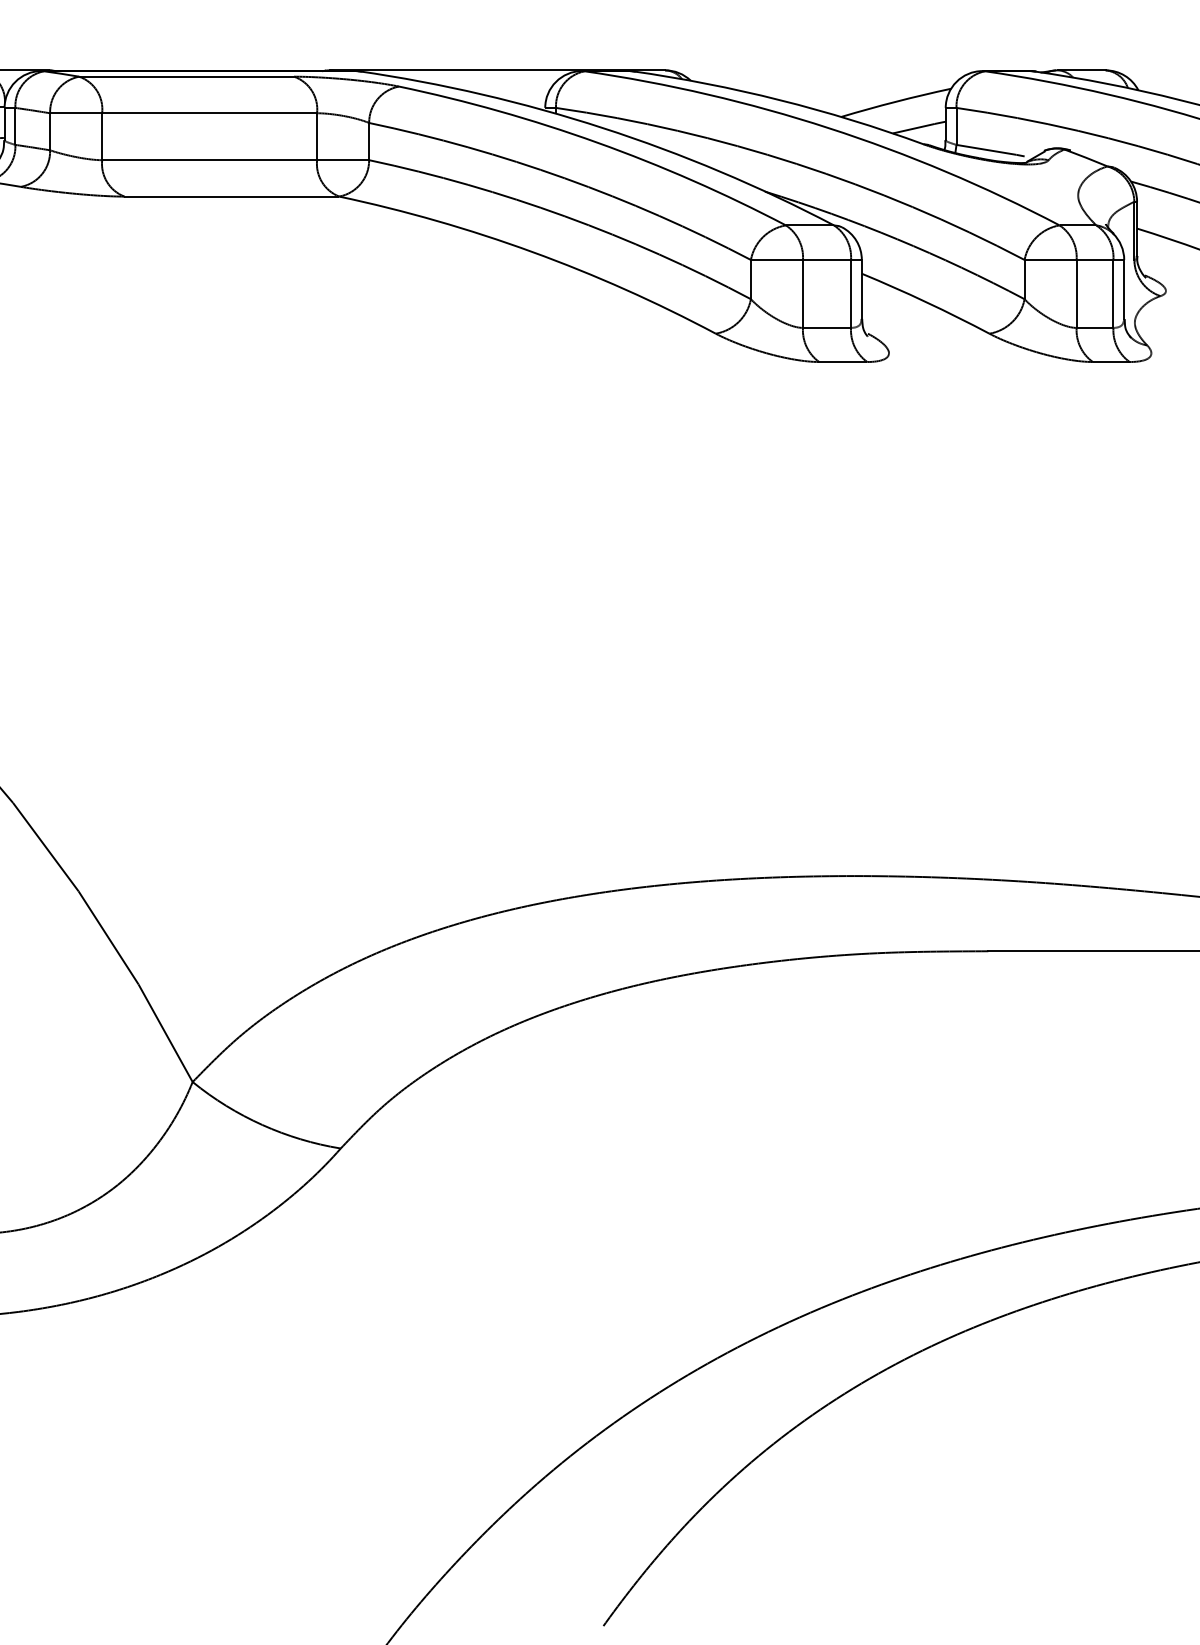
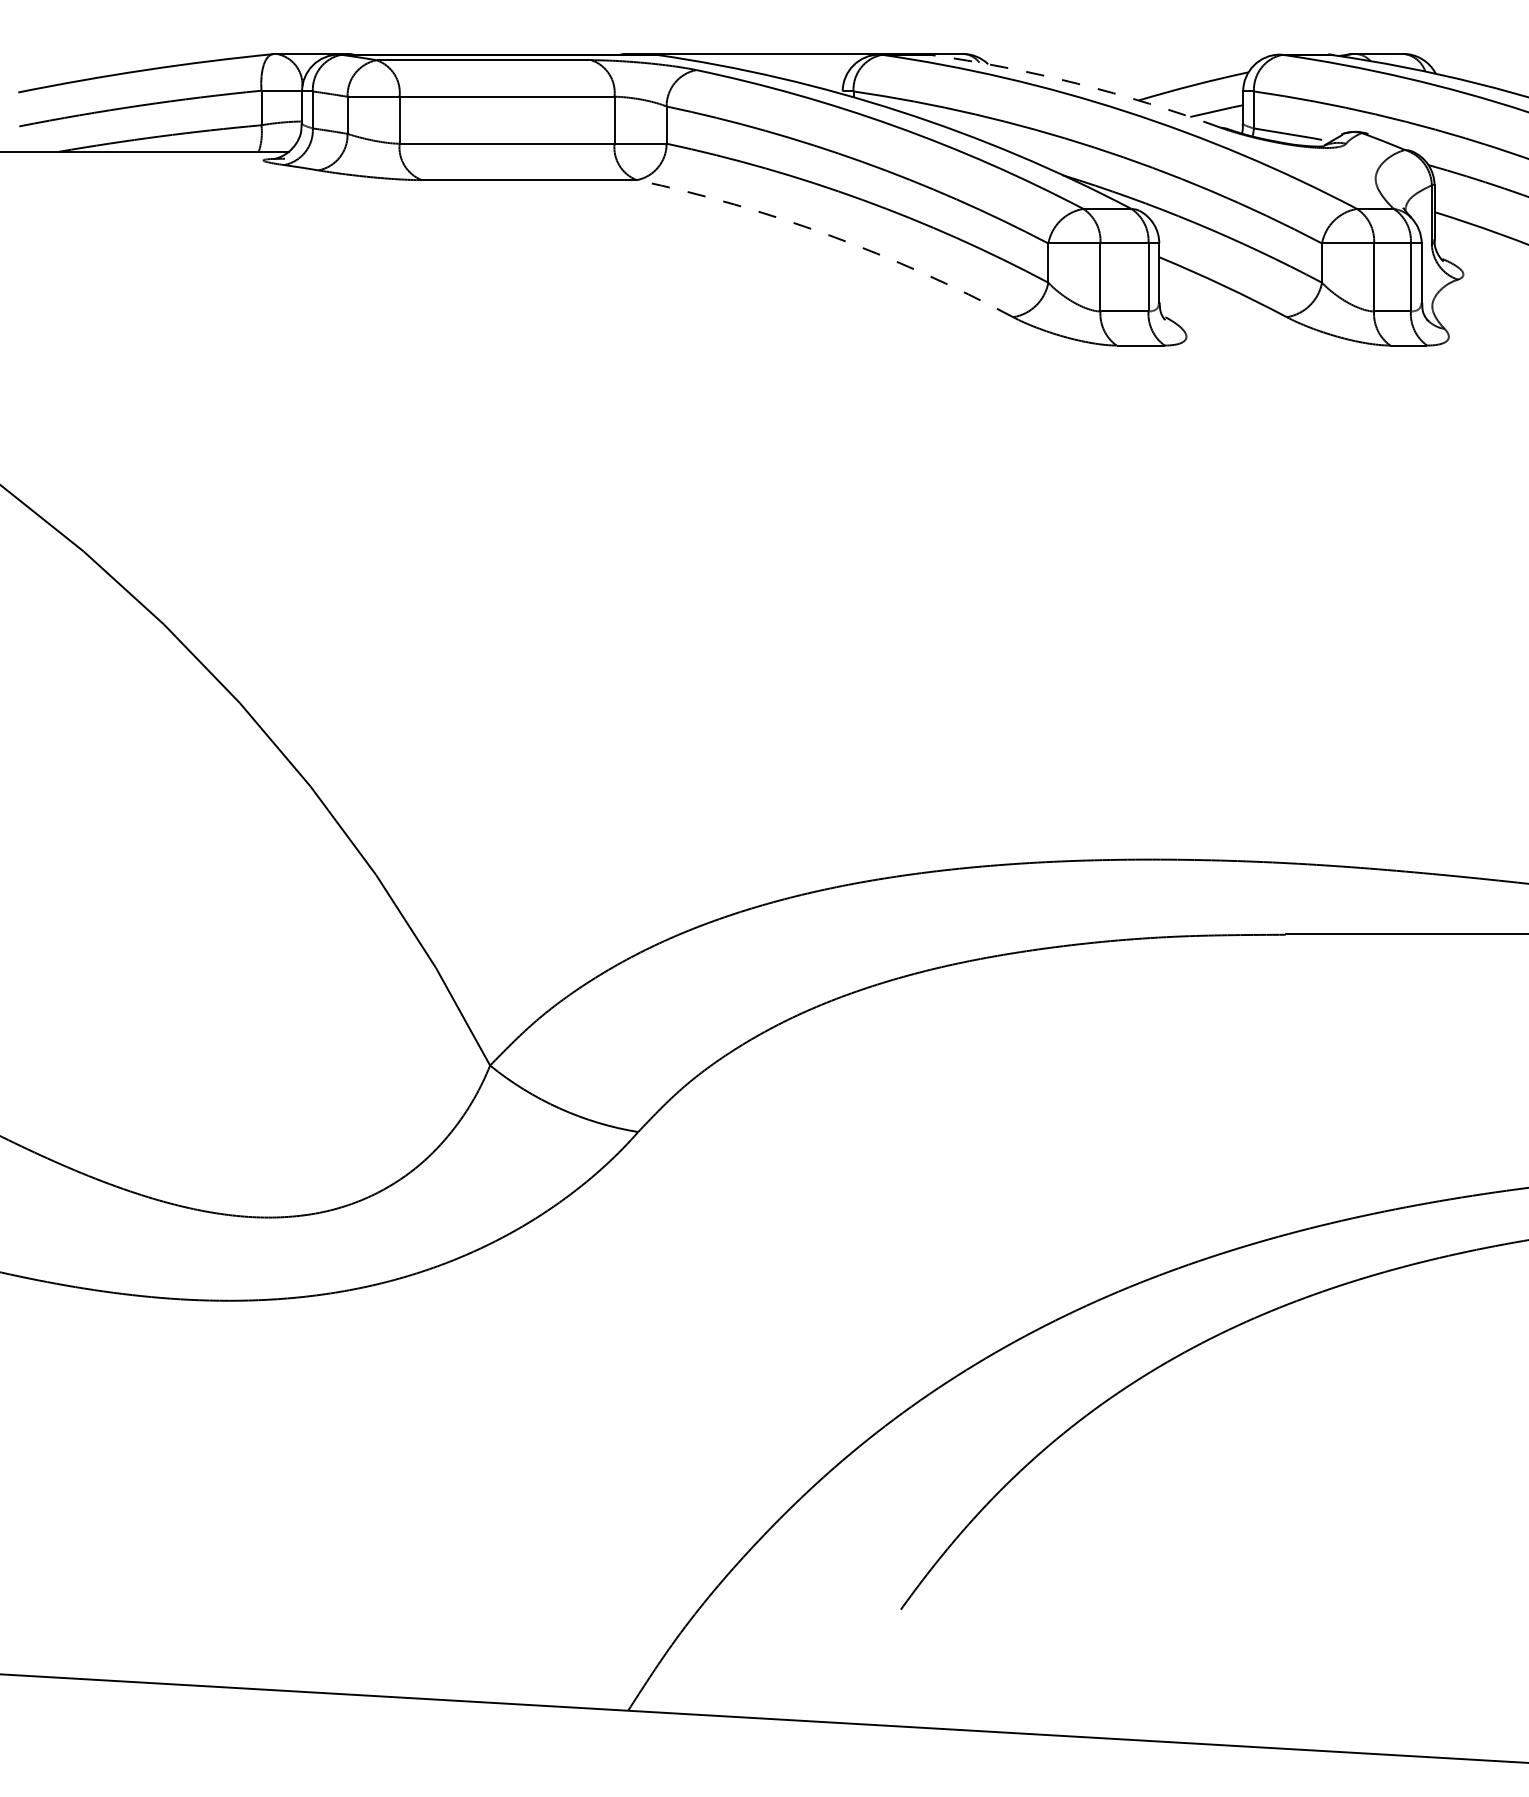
arc: (780, 99) -> (1077, 83), solid -> dashed
arc: (532, 251) -> (829, 235), solid -> dashed

